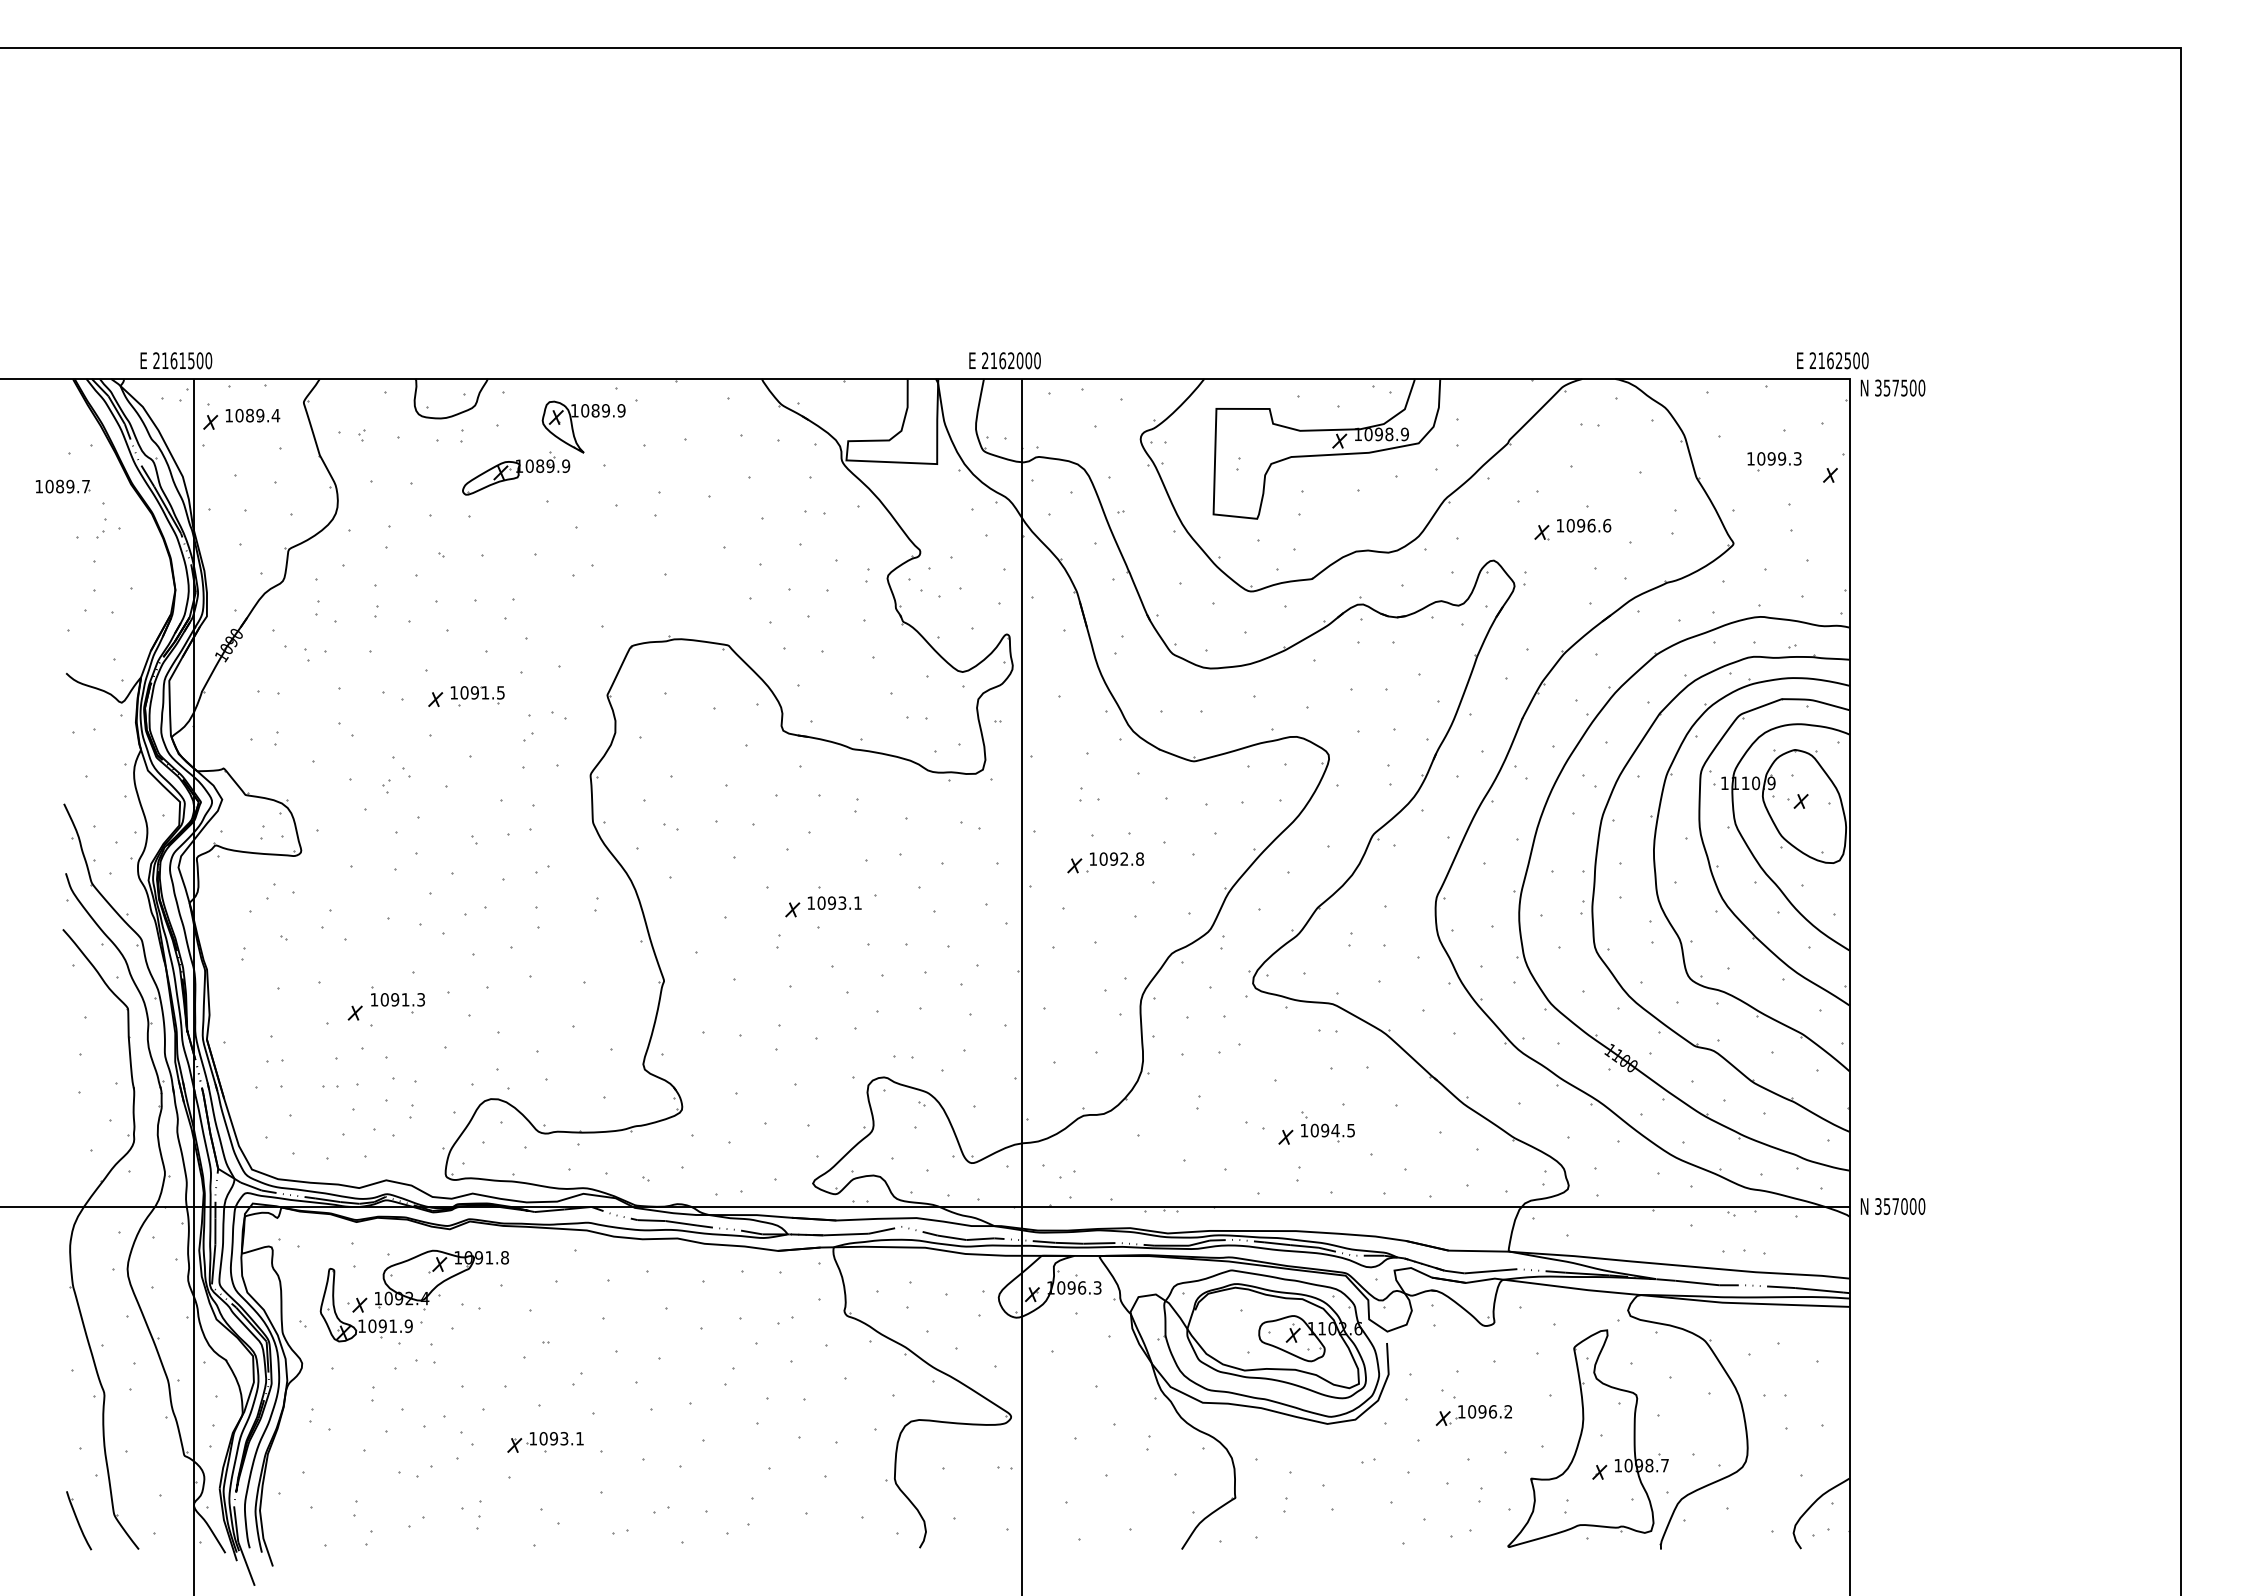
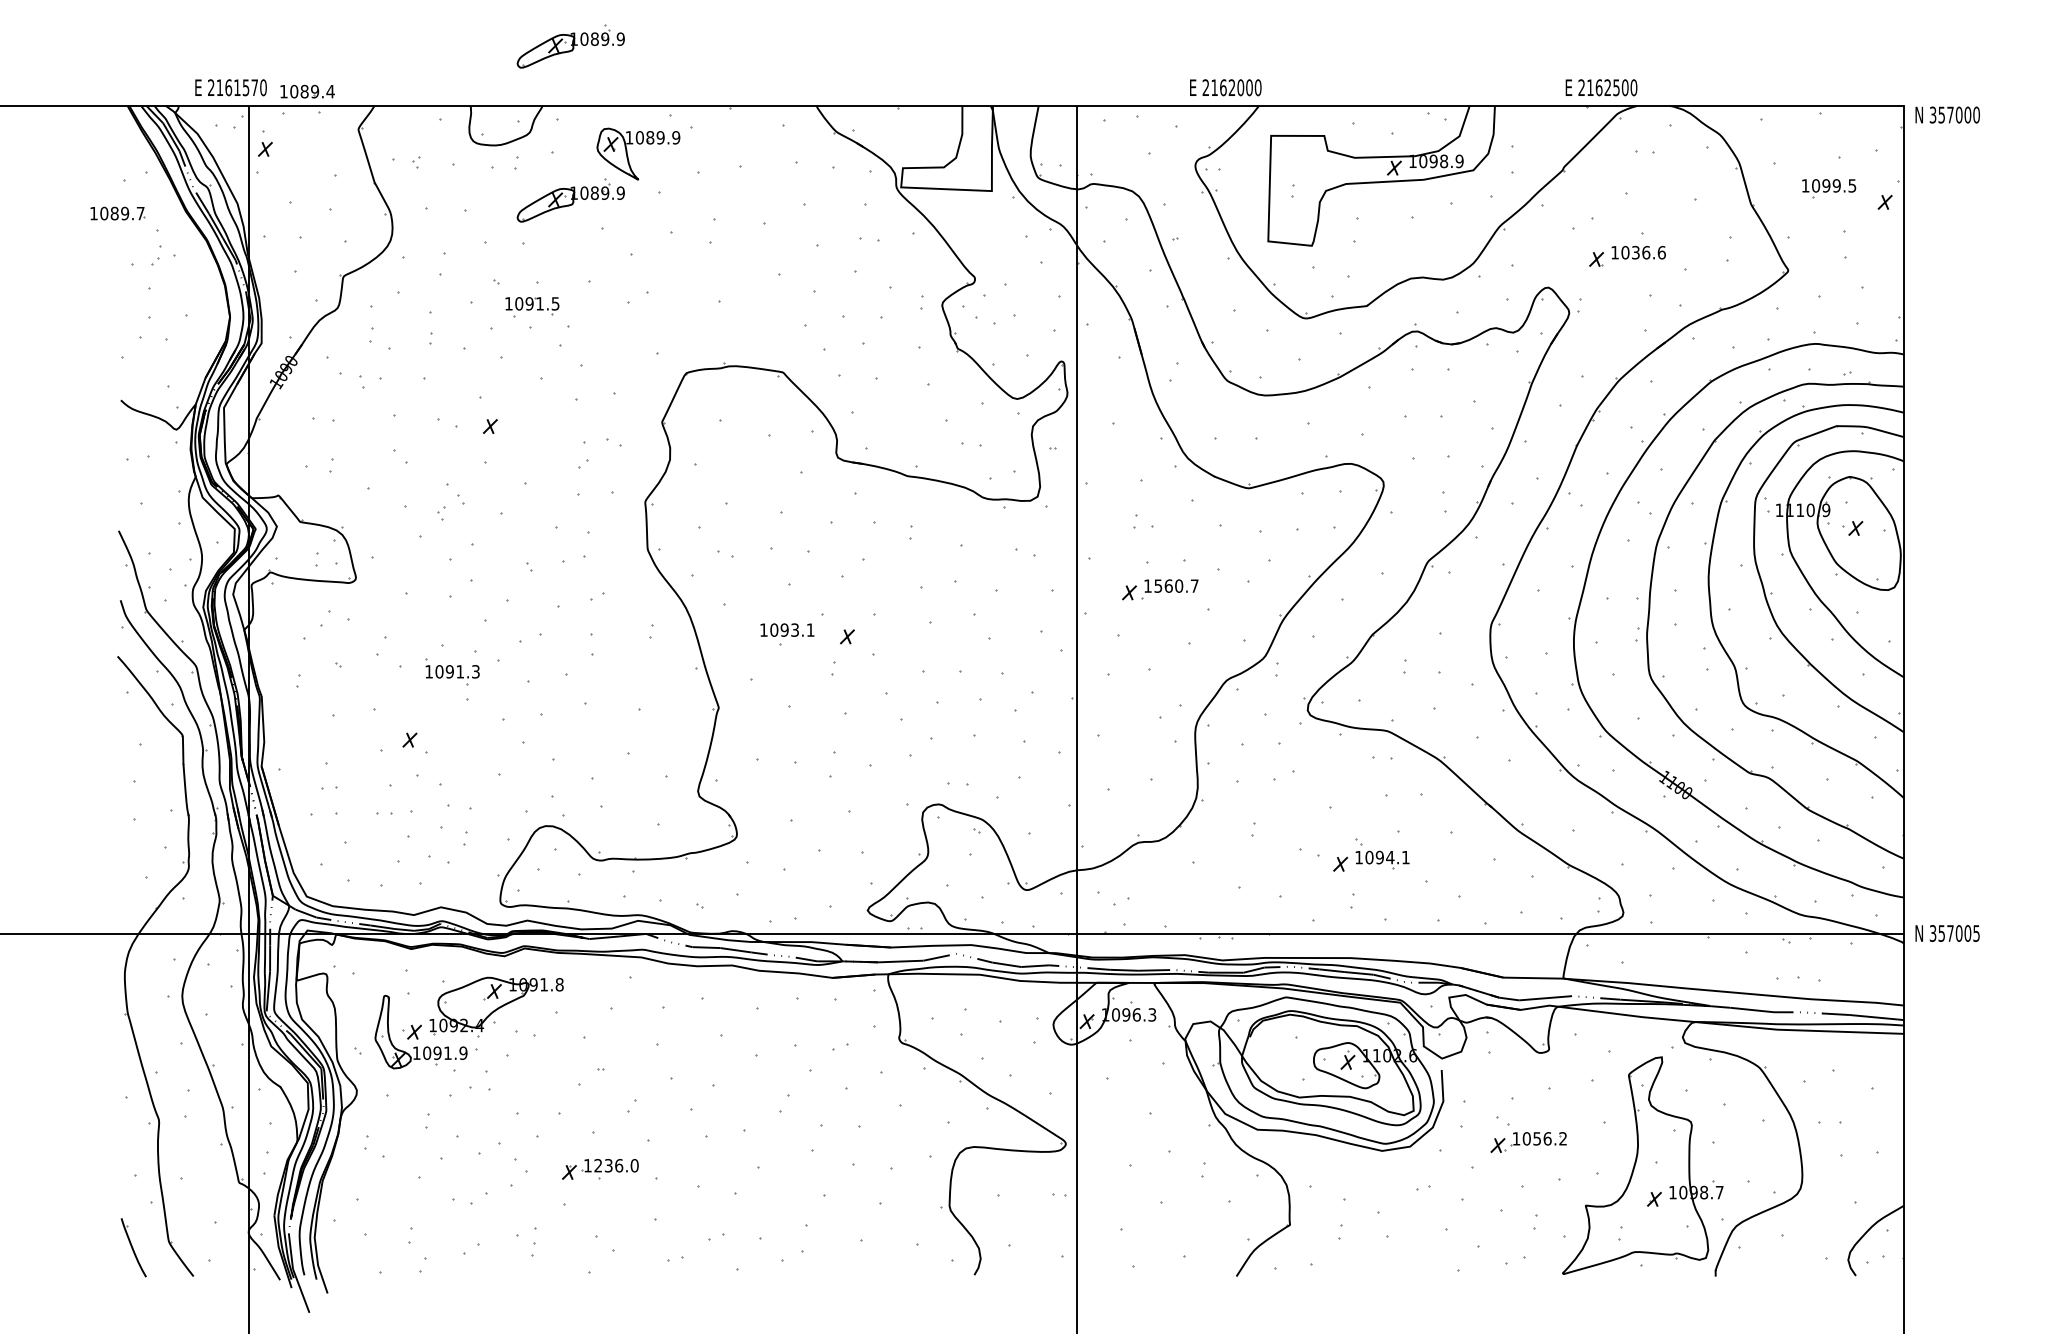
part: (516, 319) -> (571, 46), added
text: (199, 360) -> (254, 87), 2161500 -> 2161570
text: (1004, 360) -> (1225, 87), moved
text: (1832, 360) -> (1601, 87), moved
text: (1904, 387) -> (1959, 114), 357500 -> 357000
part: (252, 415) -> (307, 91), moved
text: (1797, 458) -> (1852, 185), 1099.3 -> 1099.5
text: (1581, 525) -> (1636, 252), 1096.6 -> 1036.6
part: (477, 696) -> (532, 307), moved
text: (1121, 858) -> (1176, 585), 1092.8 -> 1560.7
text: (834, 902) -> (787, 629), moved
part: (397, 999) -> (452, 671), moved
text: (1350, 1130) -> (1405, 857), 1094.5 -> 1094.1
text: (1921, 1206) -> (1976, 933), 357000 -> 357005
text: (1482, 1411) -> (1537, 1138), 1096.2 -> 1056.2
text: (561, 1438) -> (616, 1165), 1093.1 -> 1236.0

